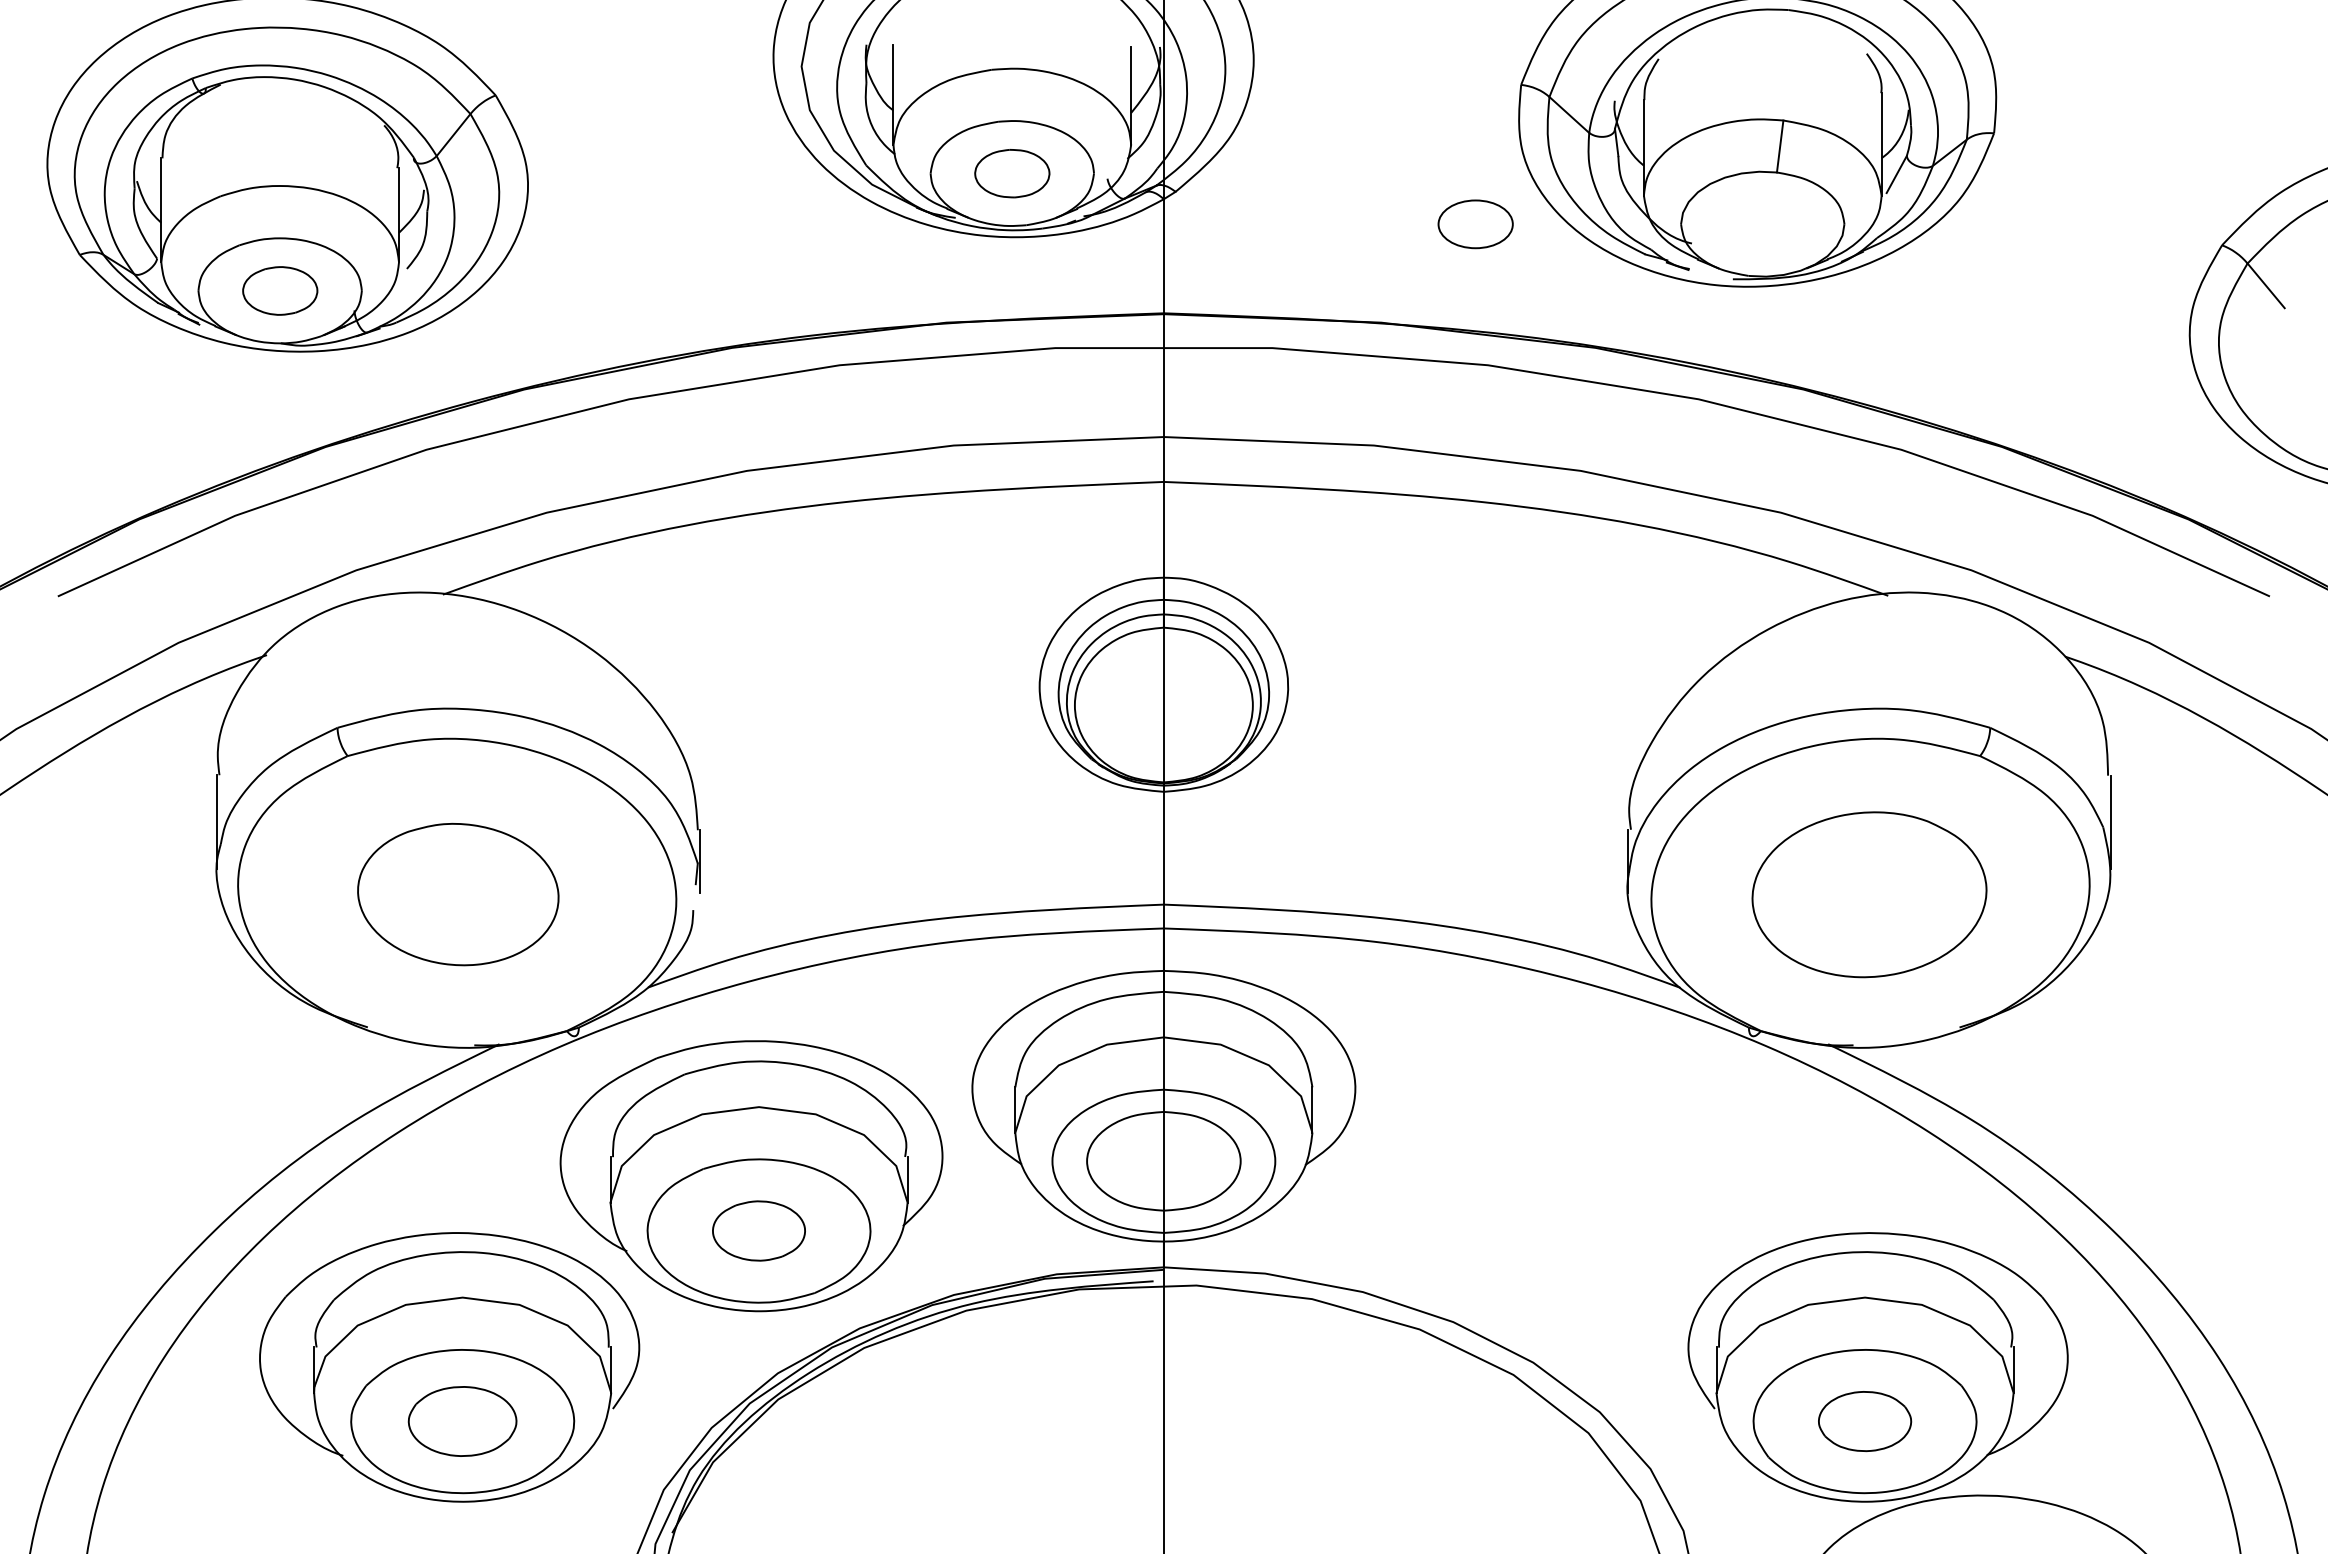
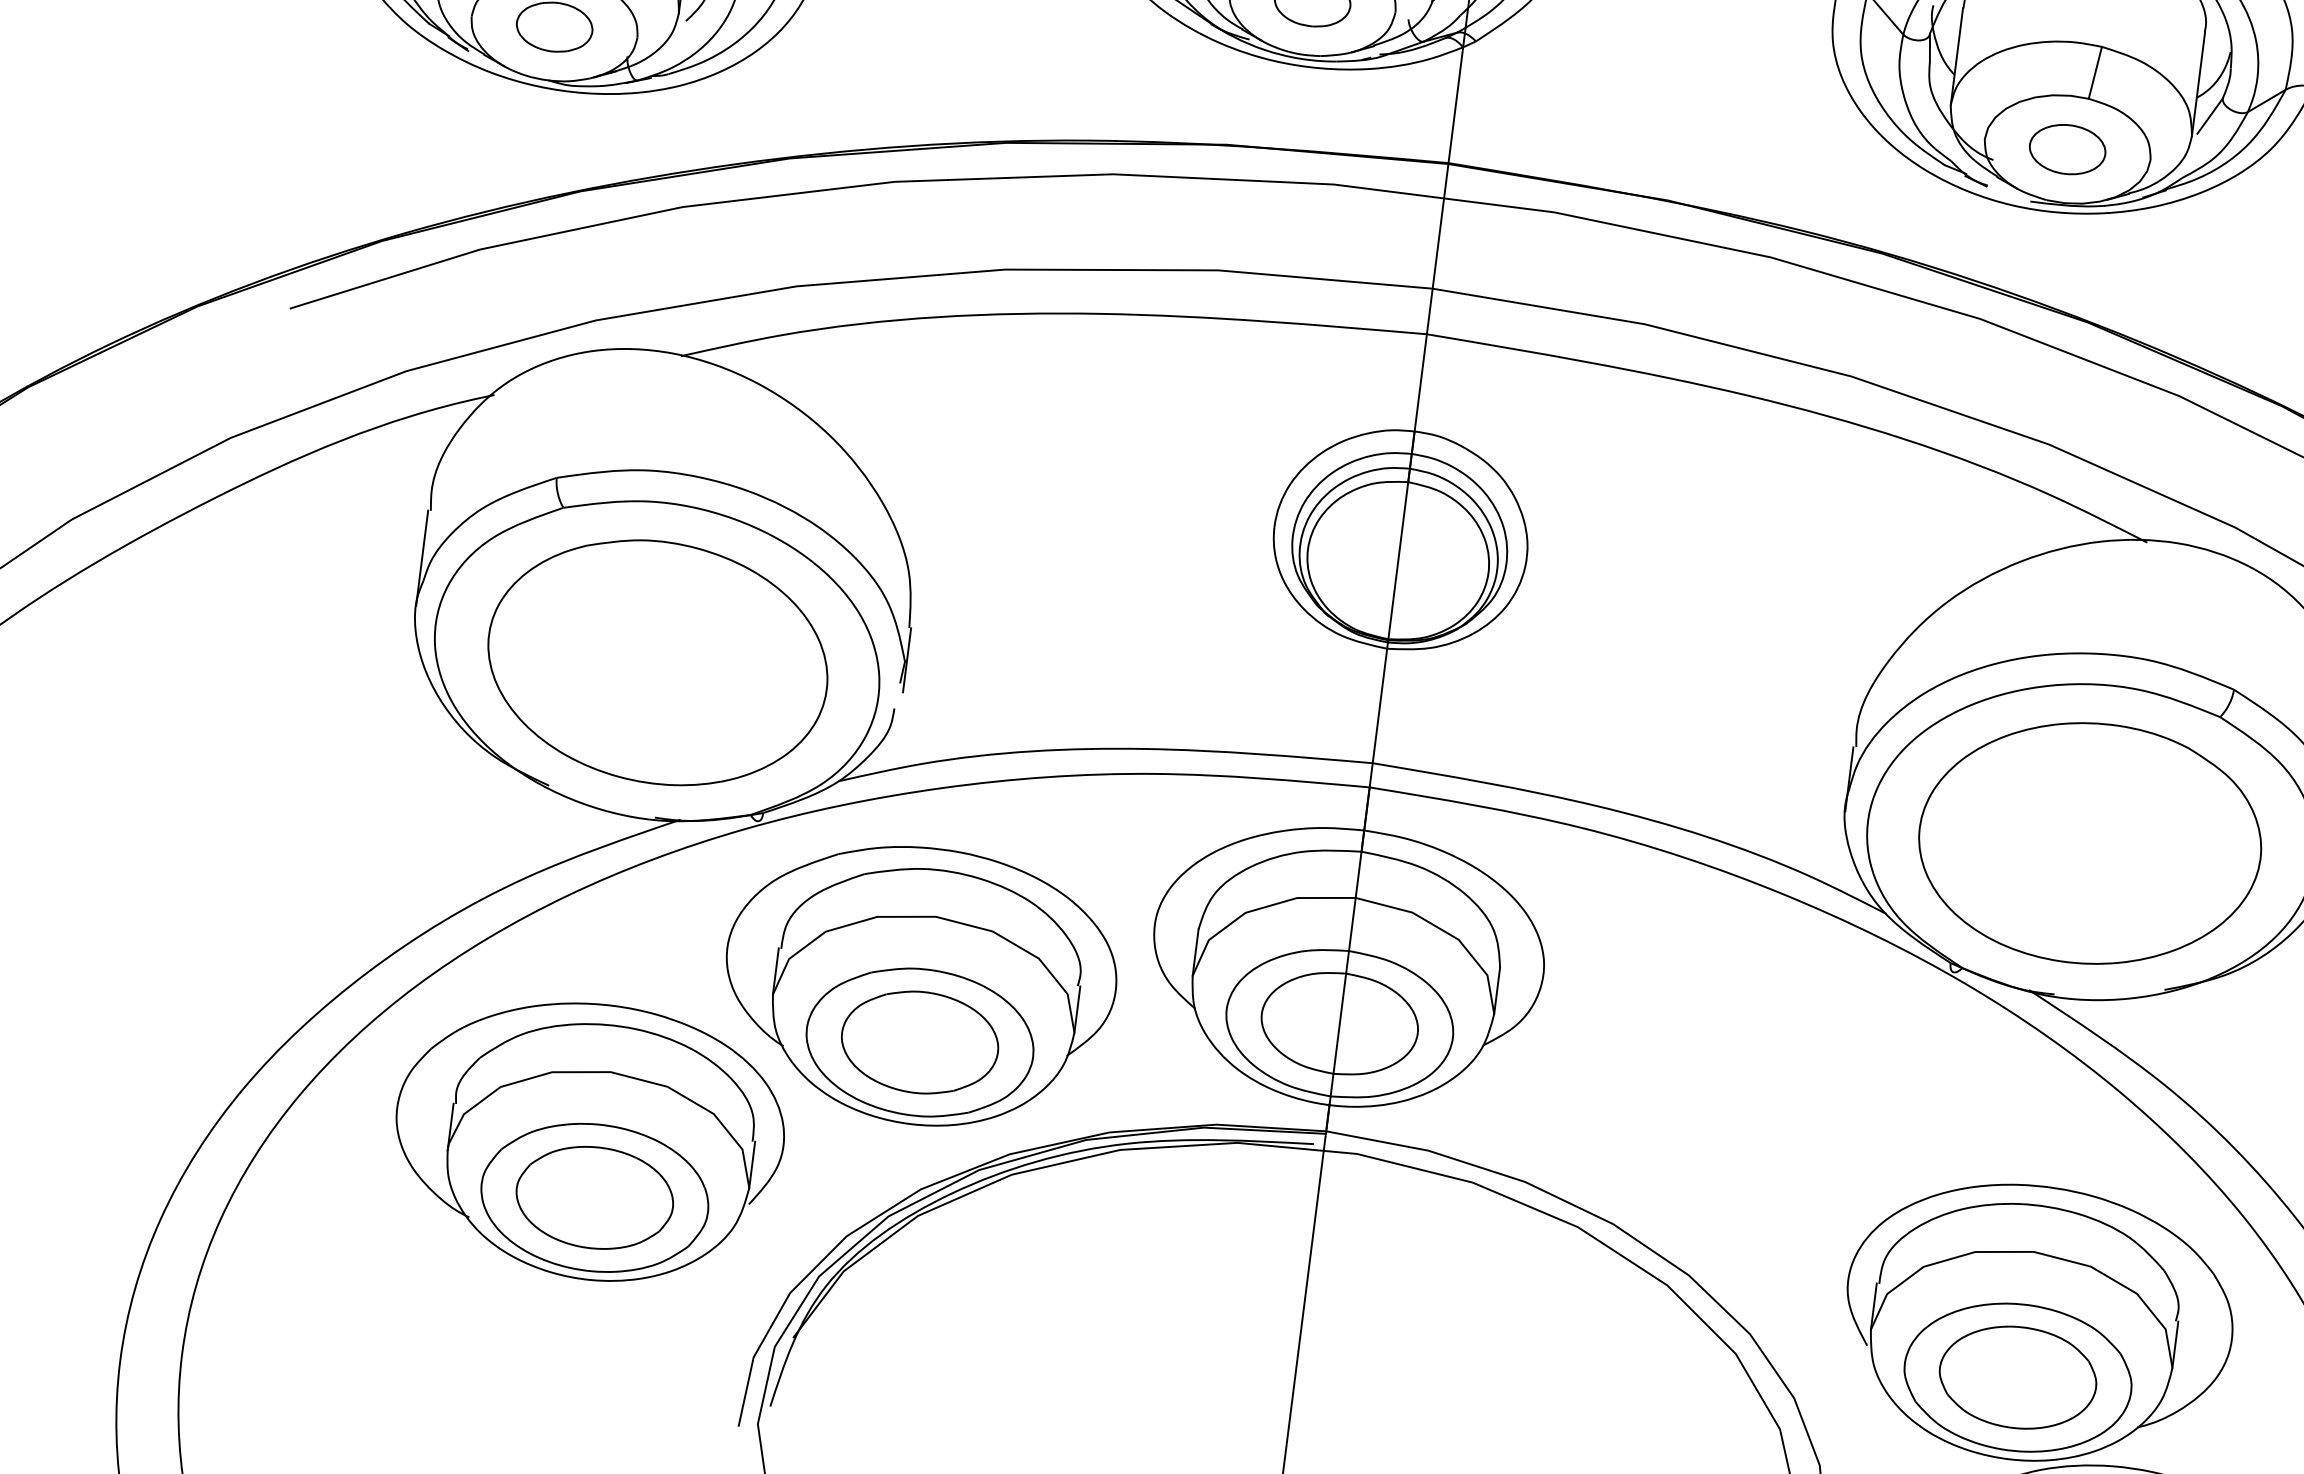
part: (1475, 224) -> (2067, 149), moved
part: (458, 894) -> (658, 662), size x1.67
part: (1869, 894) -> (2090, 843), size x1.43
part: (758, 1230) -> (919, 1041), size x1.67
part: (462, 1421) -> (594, 1197), size x1.43
part: (1864, 1421) -> (2017, 1377), size x1.67

